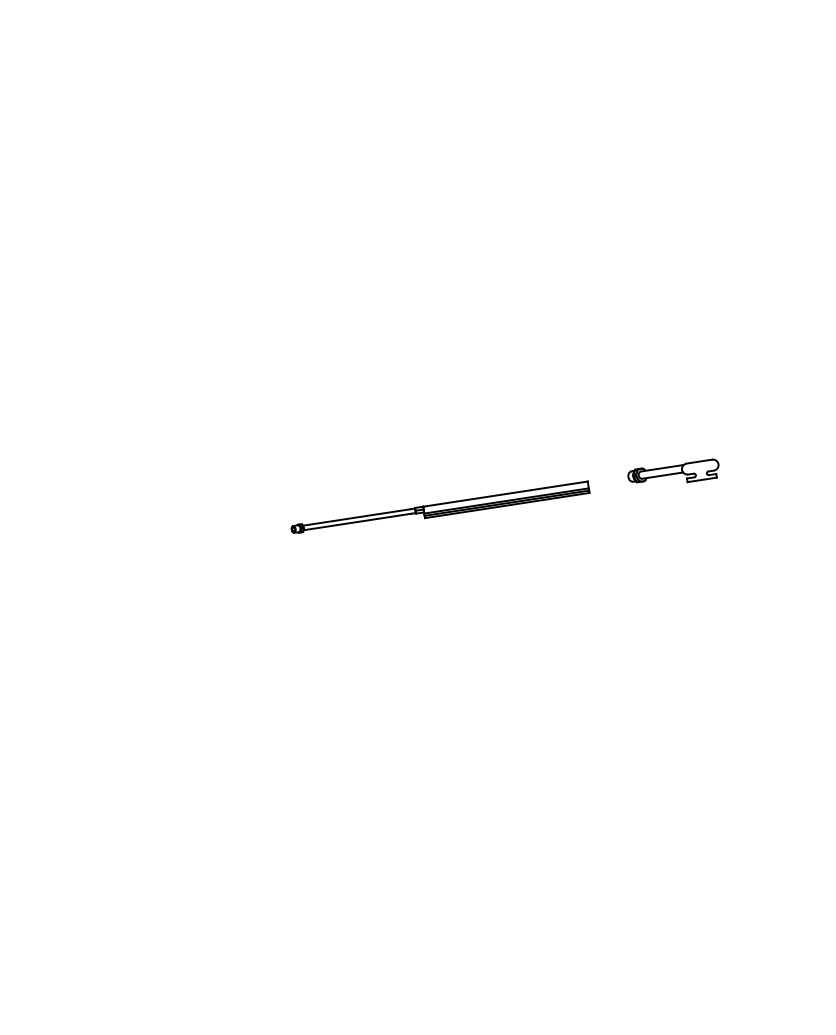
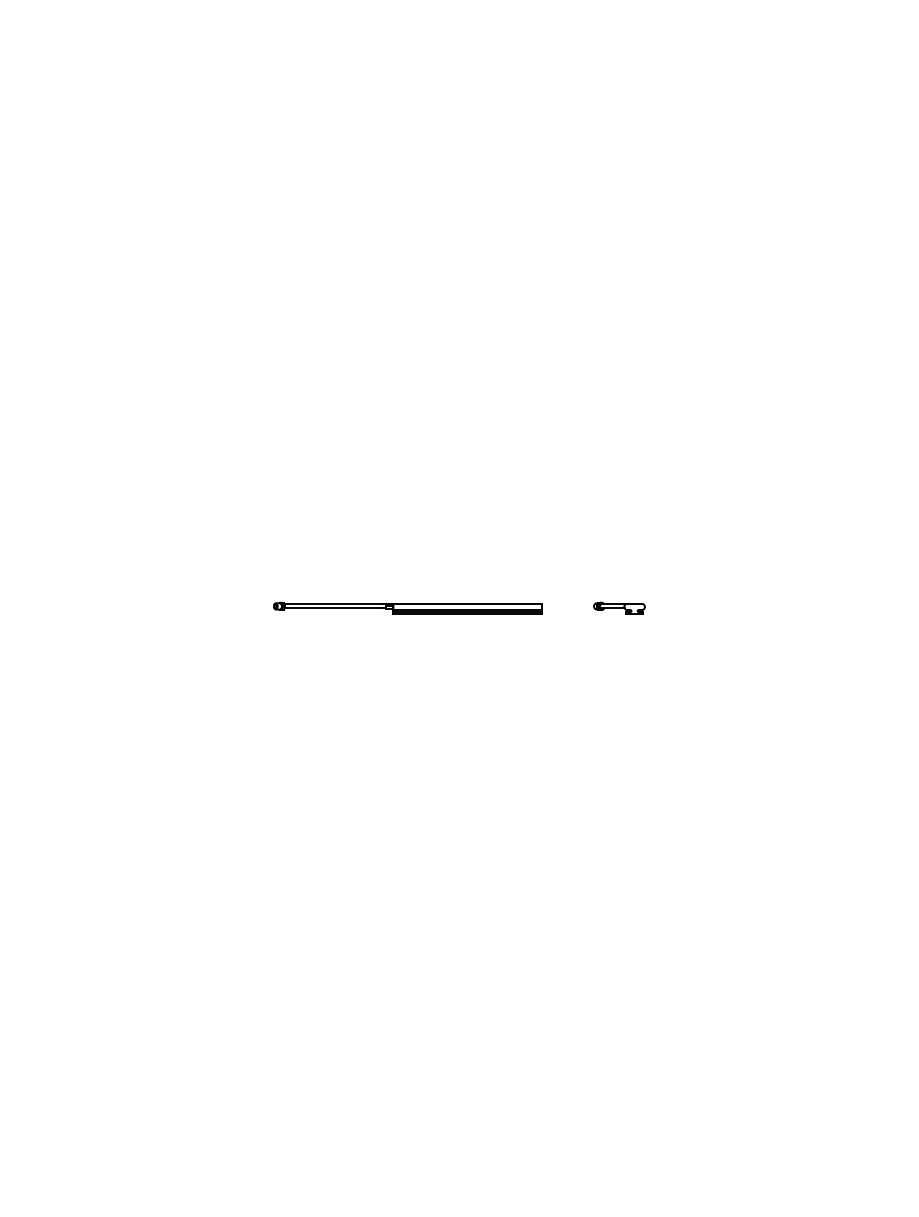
part: (673, 472) -> (619, 607), size x0.62

